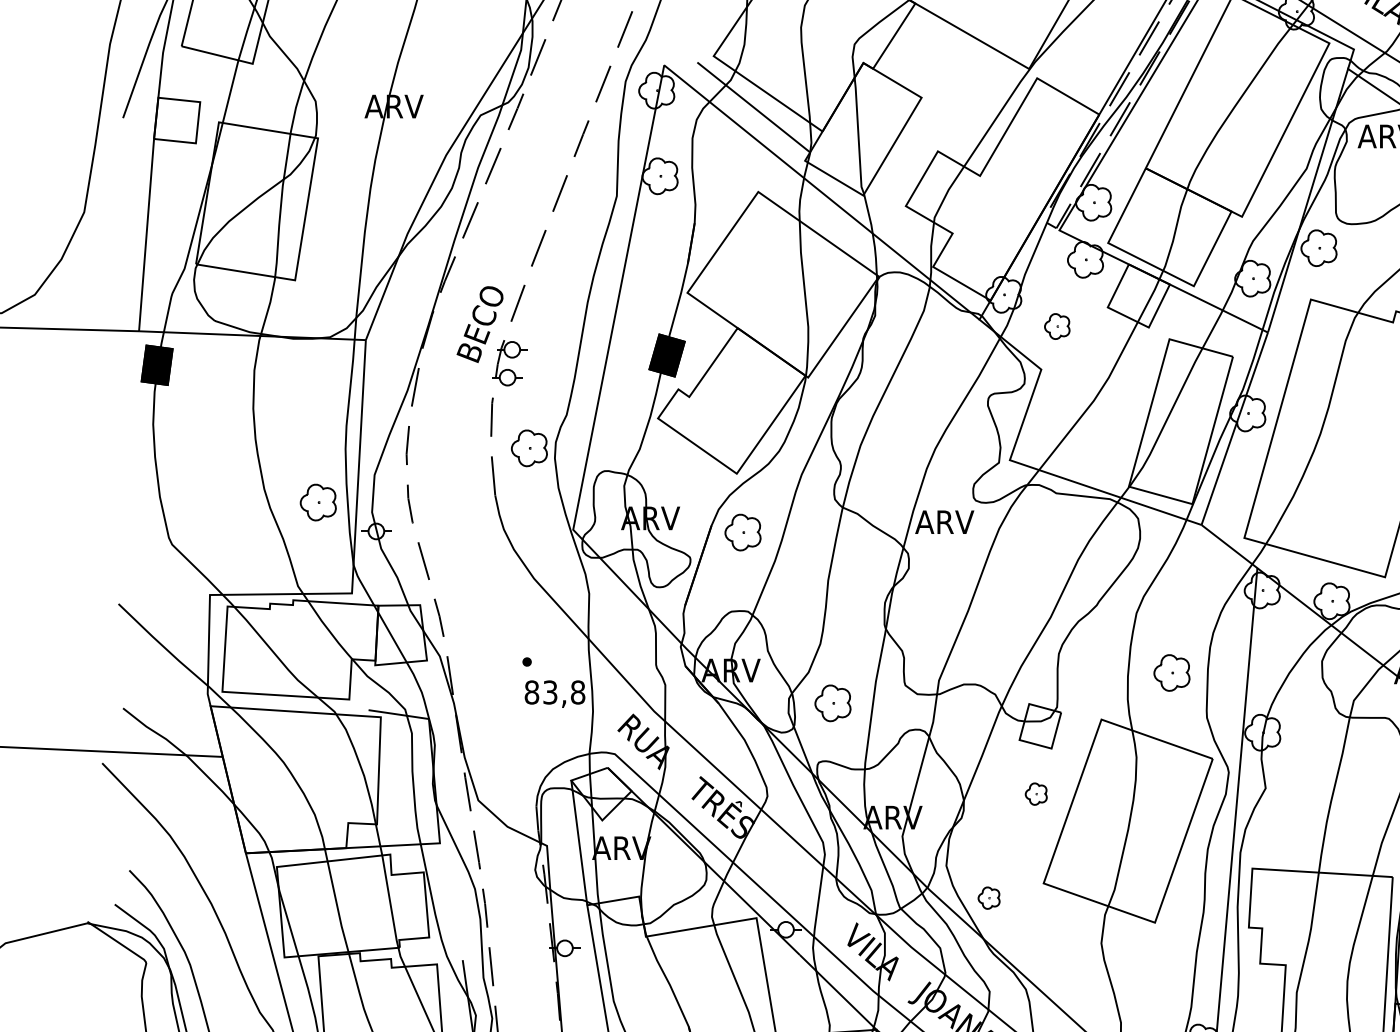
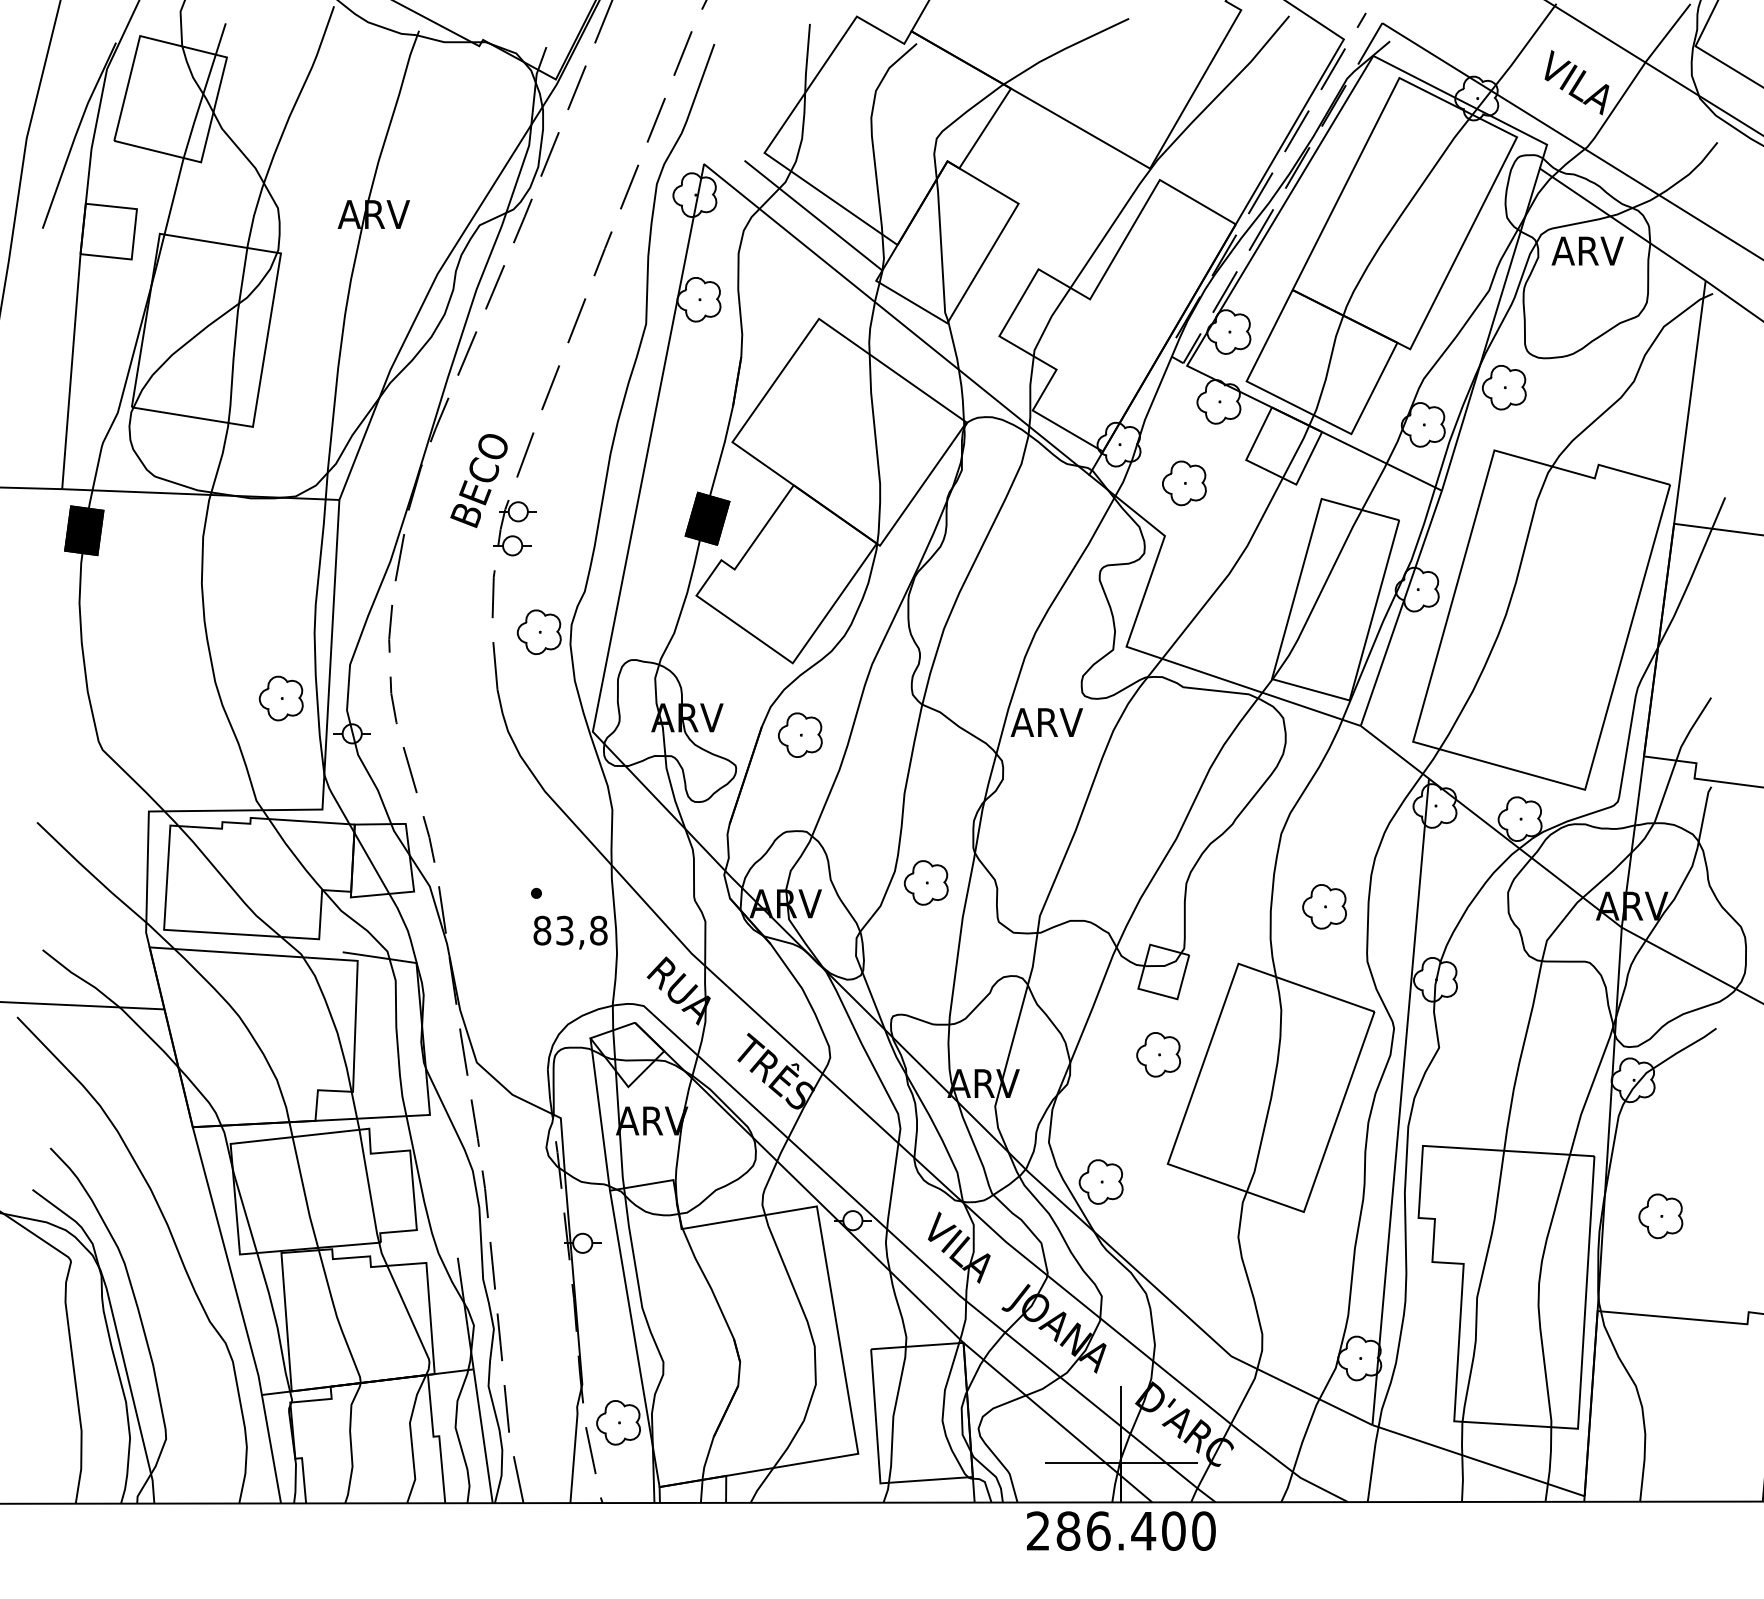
part: (1057, 326) -> (1184, 483), size x1.43
part: (832, 703) -> (925, 882), moved
part: (1036, 793) -> (1158, 1054), size x1.67
part: (988, 897) -> (1100, 1181), size x1.67

